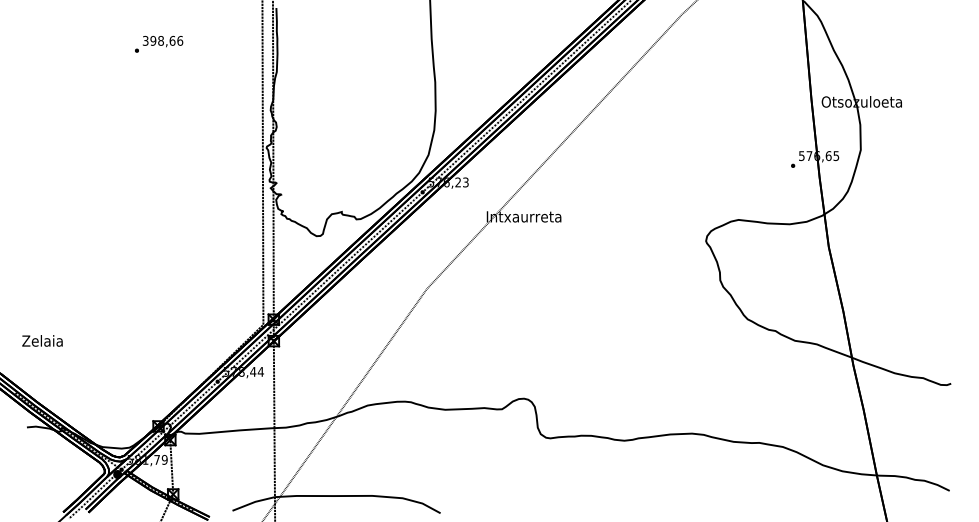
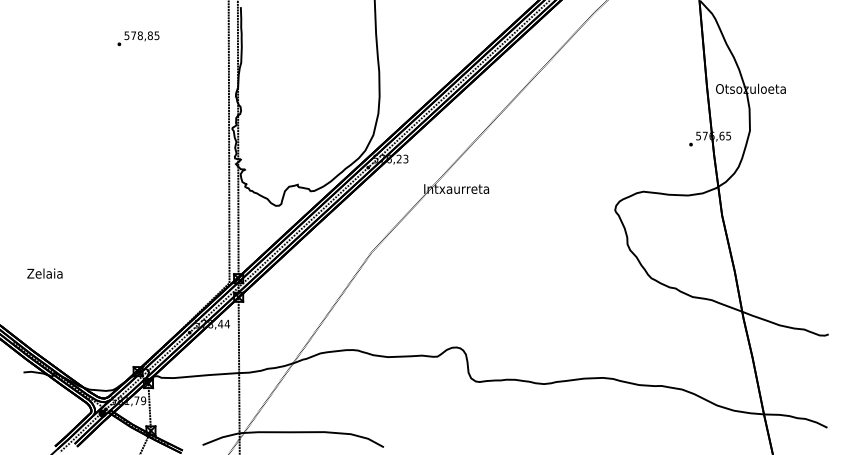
text: (163, 40) -> (142, 35), 398,66 -> 578,85
text: (42, 340) -> (44, 273), moved

